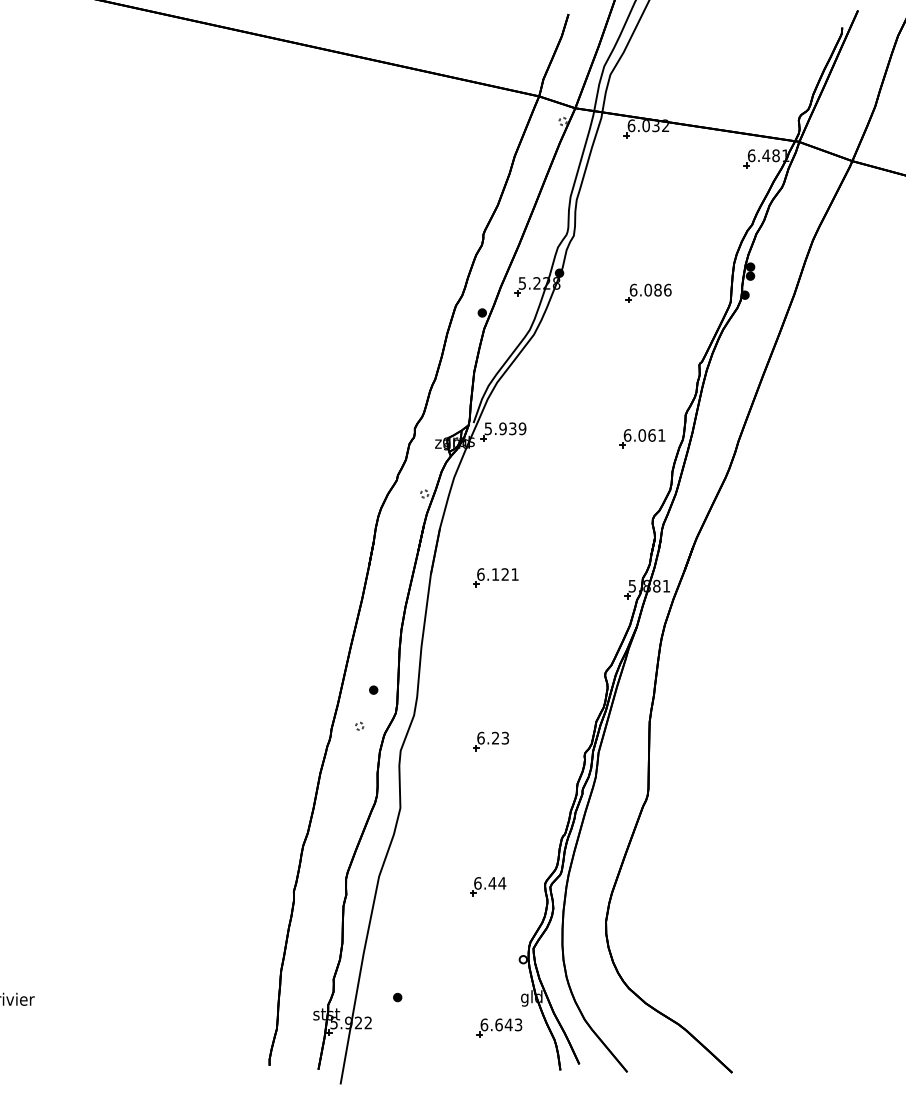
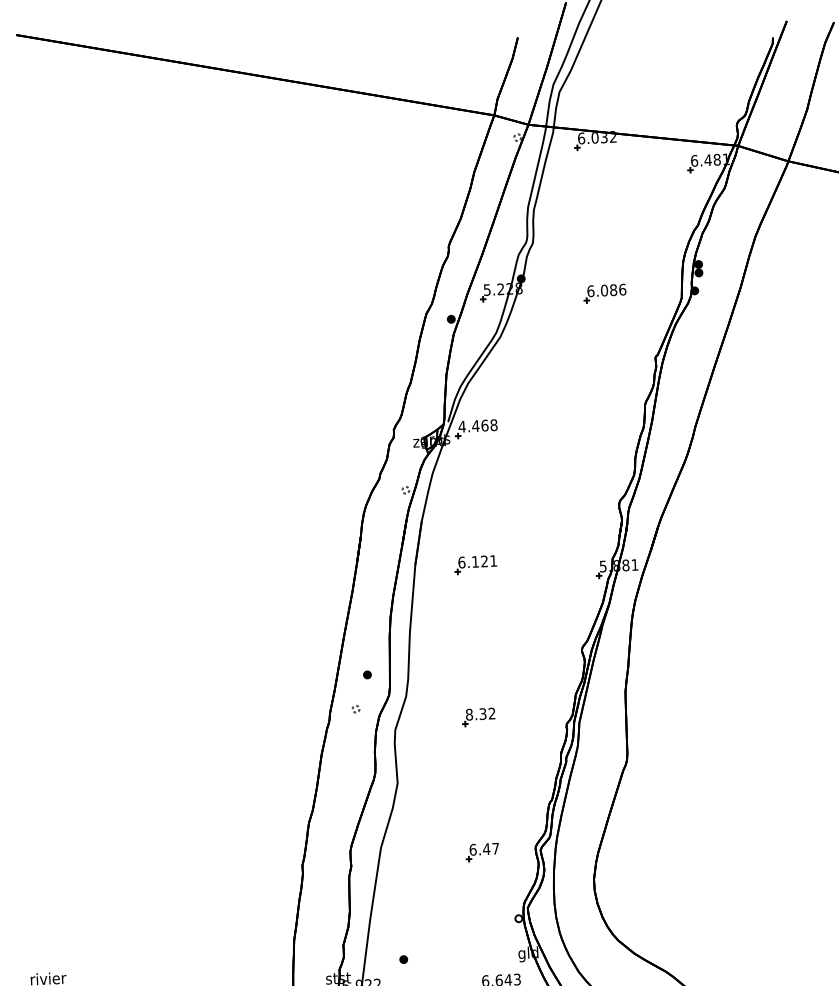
text: (505, 428) -> (478, 425), 5.939 -> 4.468
part: (642, 438) -> (605, 428), removed
text: (492, 737) -> (480, 713), 6.23 -> 8.32
text: (502, 883) -> (495, 848), 6.44 -> 6.47

